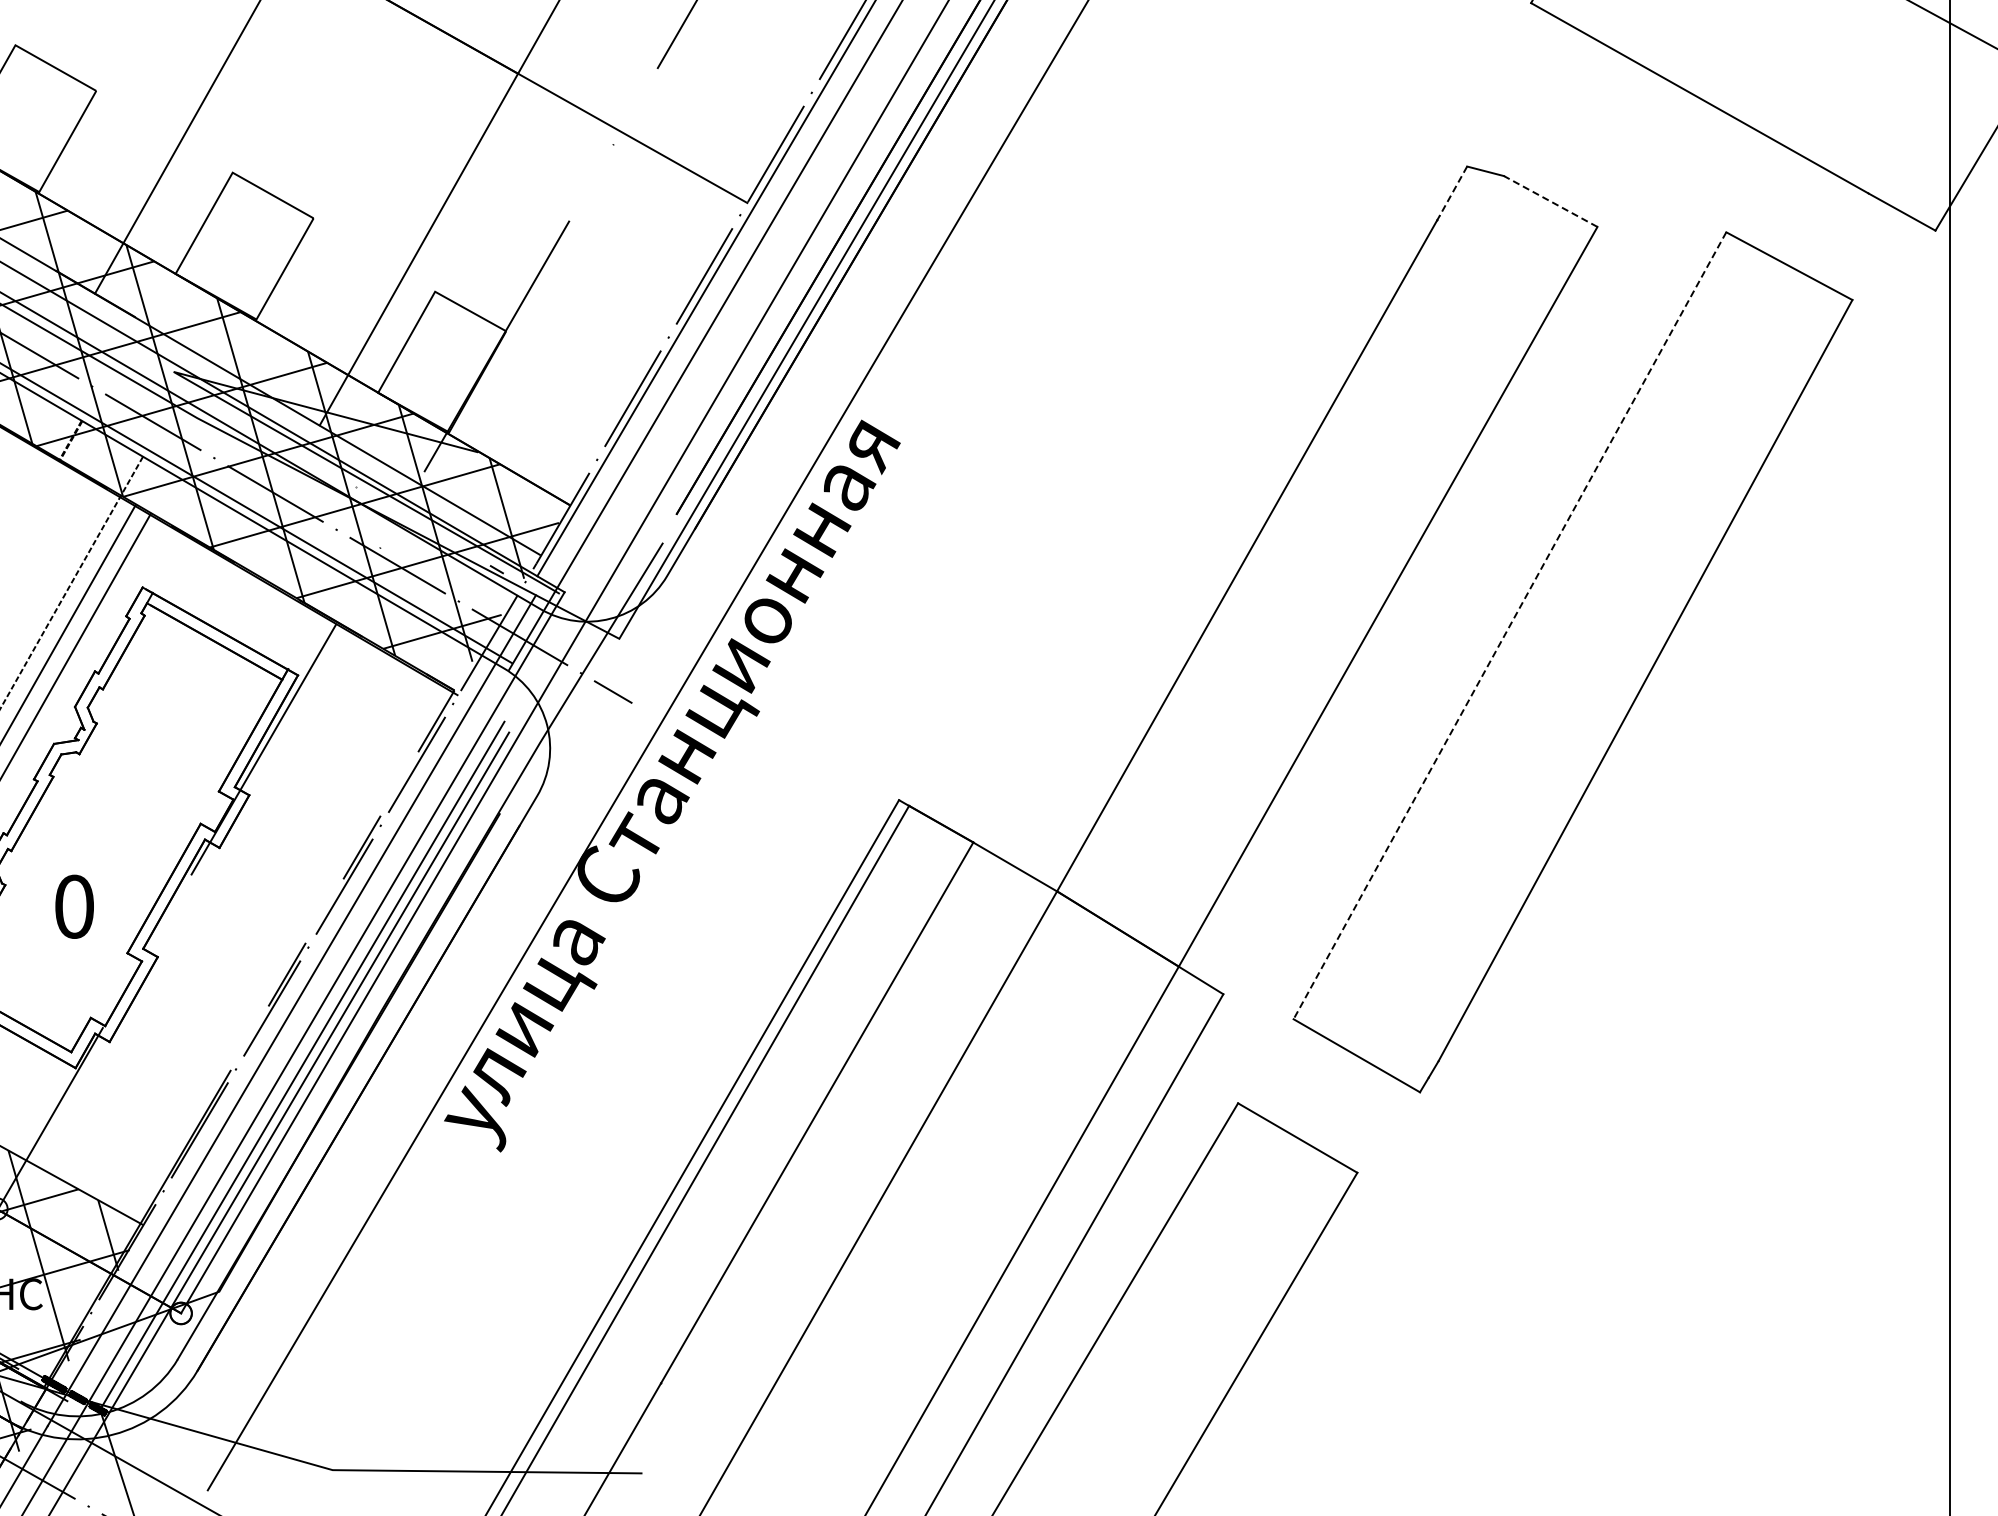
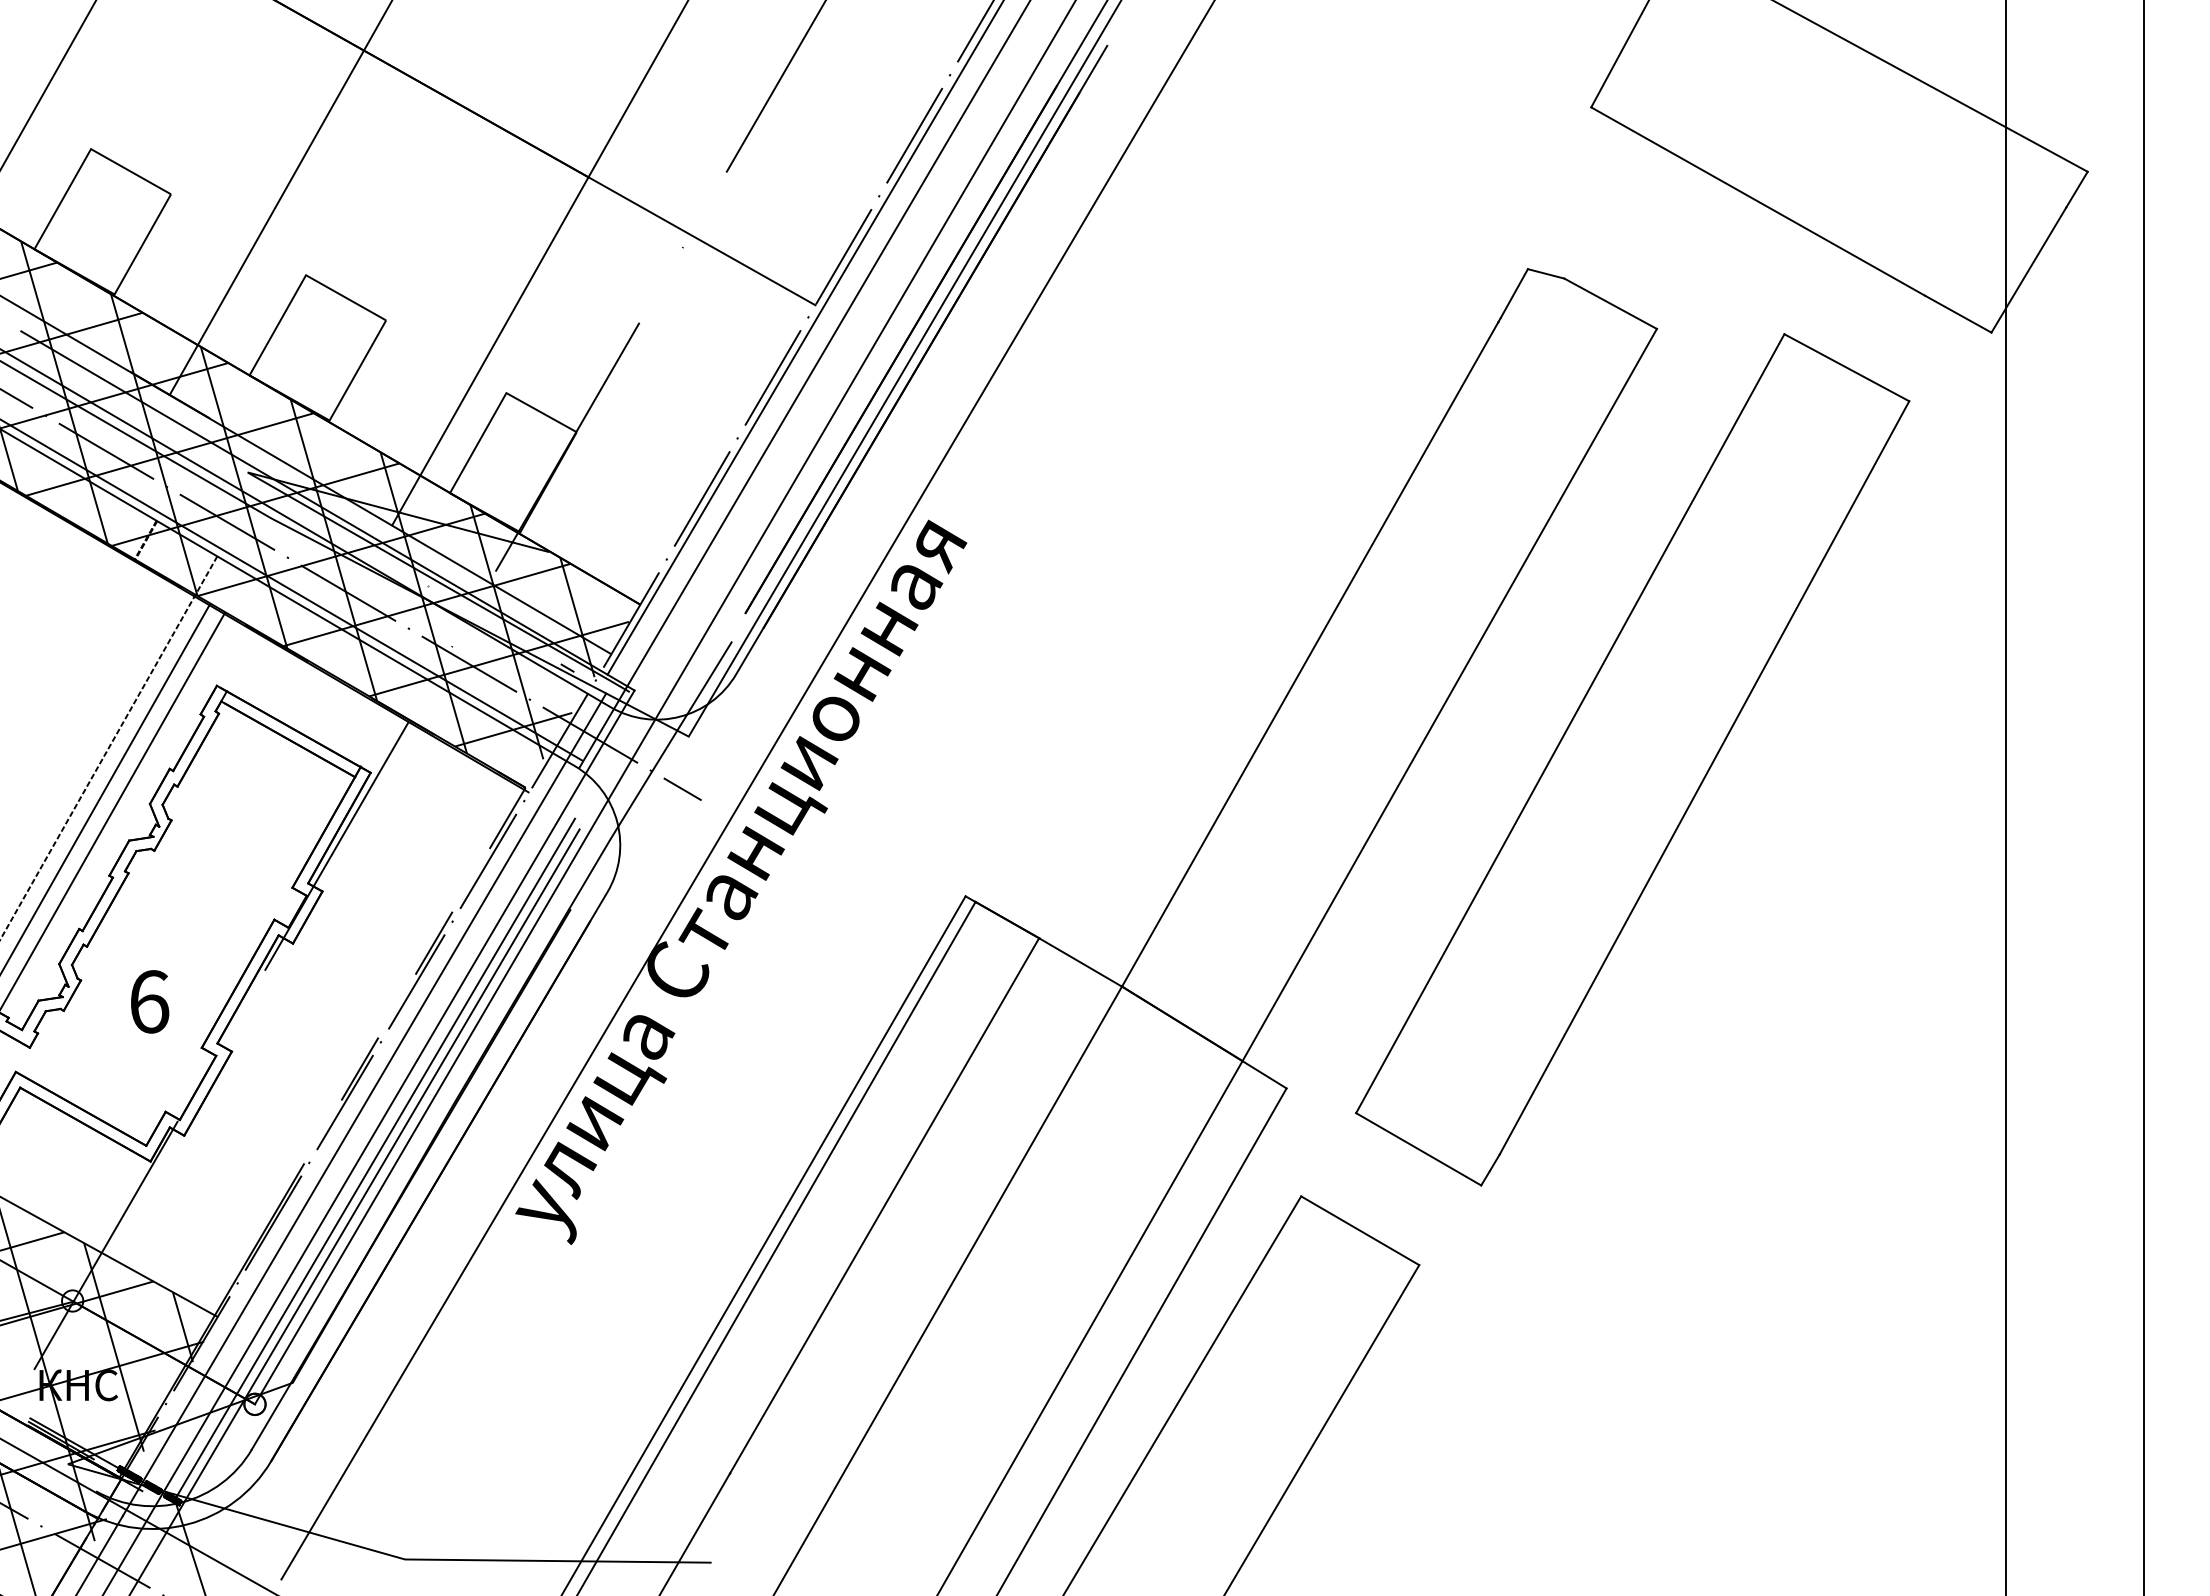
line: (1453, 192) -> (1514, 294), dashed -> solid
line: (1550, 201) -> (1610, 303), dashed -> solid
line: (1510, 626) -> (1570, 724), dashed -> solid
text: (74, 906) -> (149, 1001), 0 -> 6

